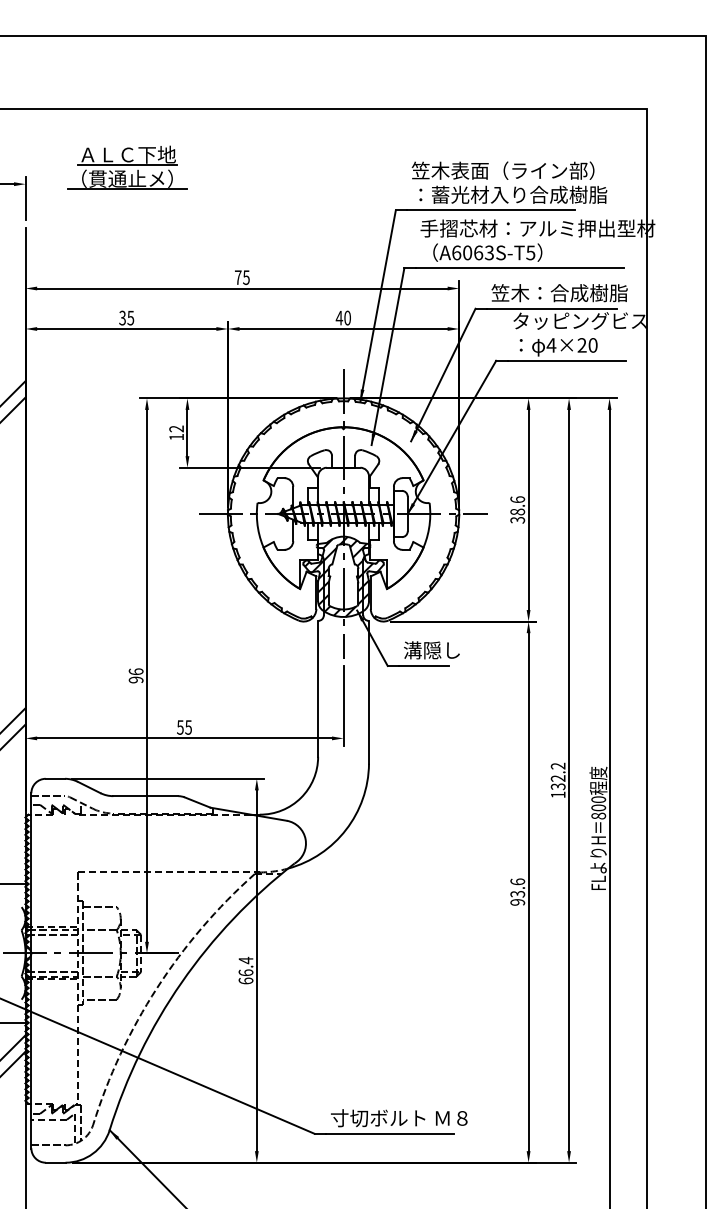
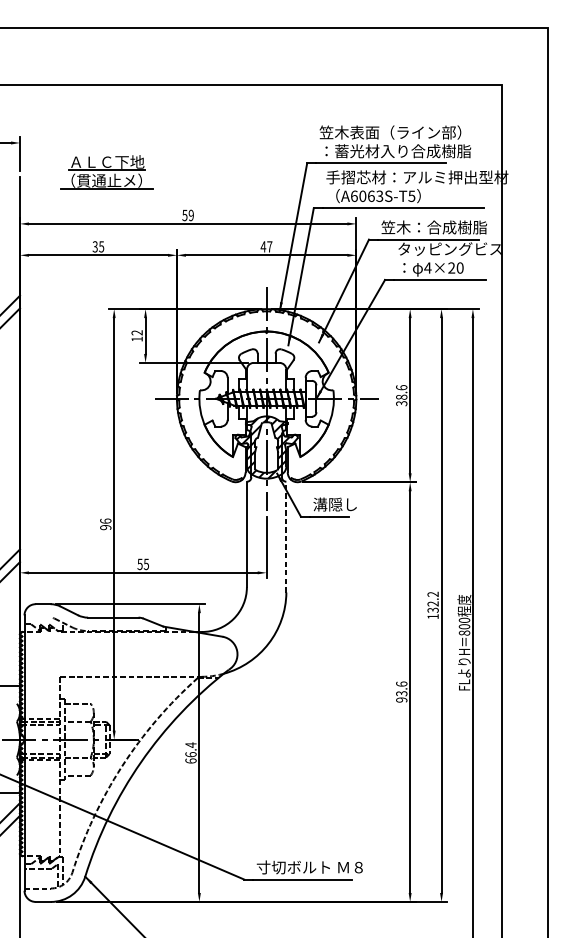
part: (127, 167) -> (106, 171), moved
text: (241, 277) -> (187, 215), 75 -> 59
text: (347, 317) -> (269, 246), 40 -> 47
line: (369, 691) -> (286, 536), solid -> dashed
line: (48, 796) -> (37, 617), removed

